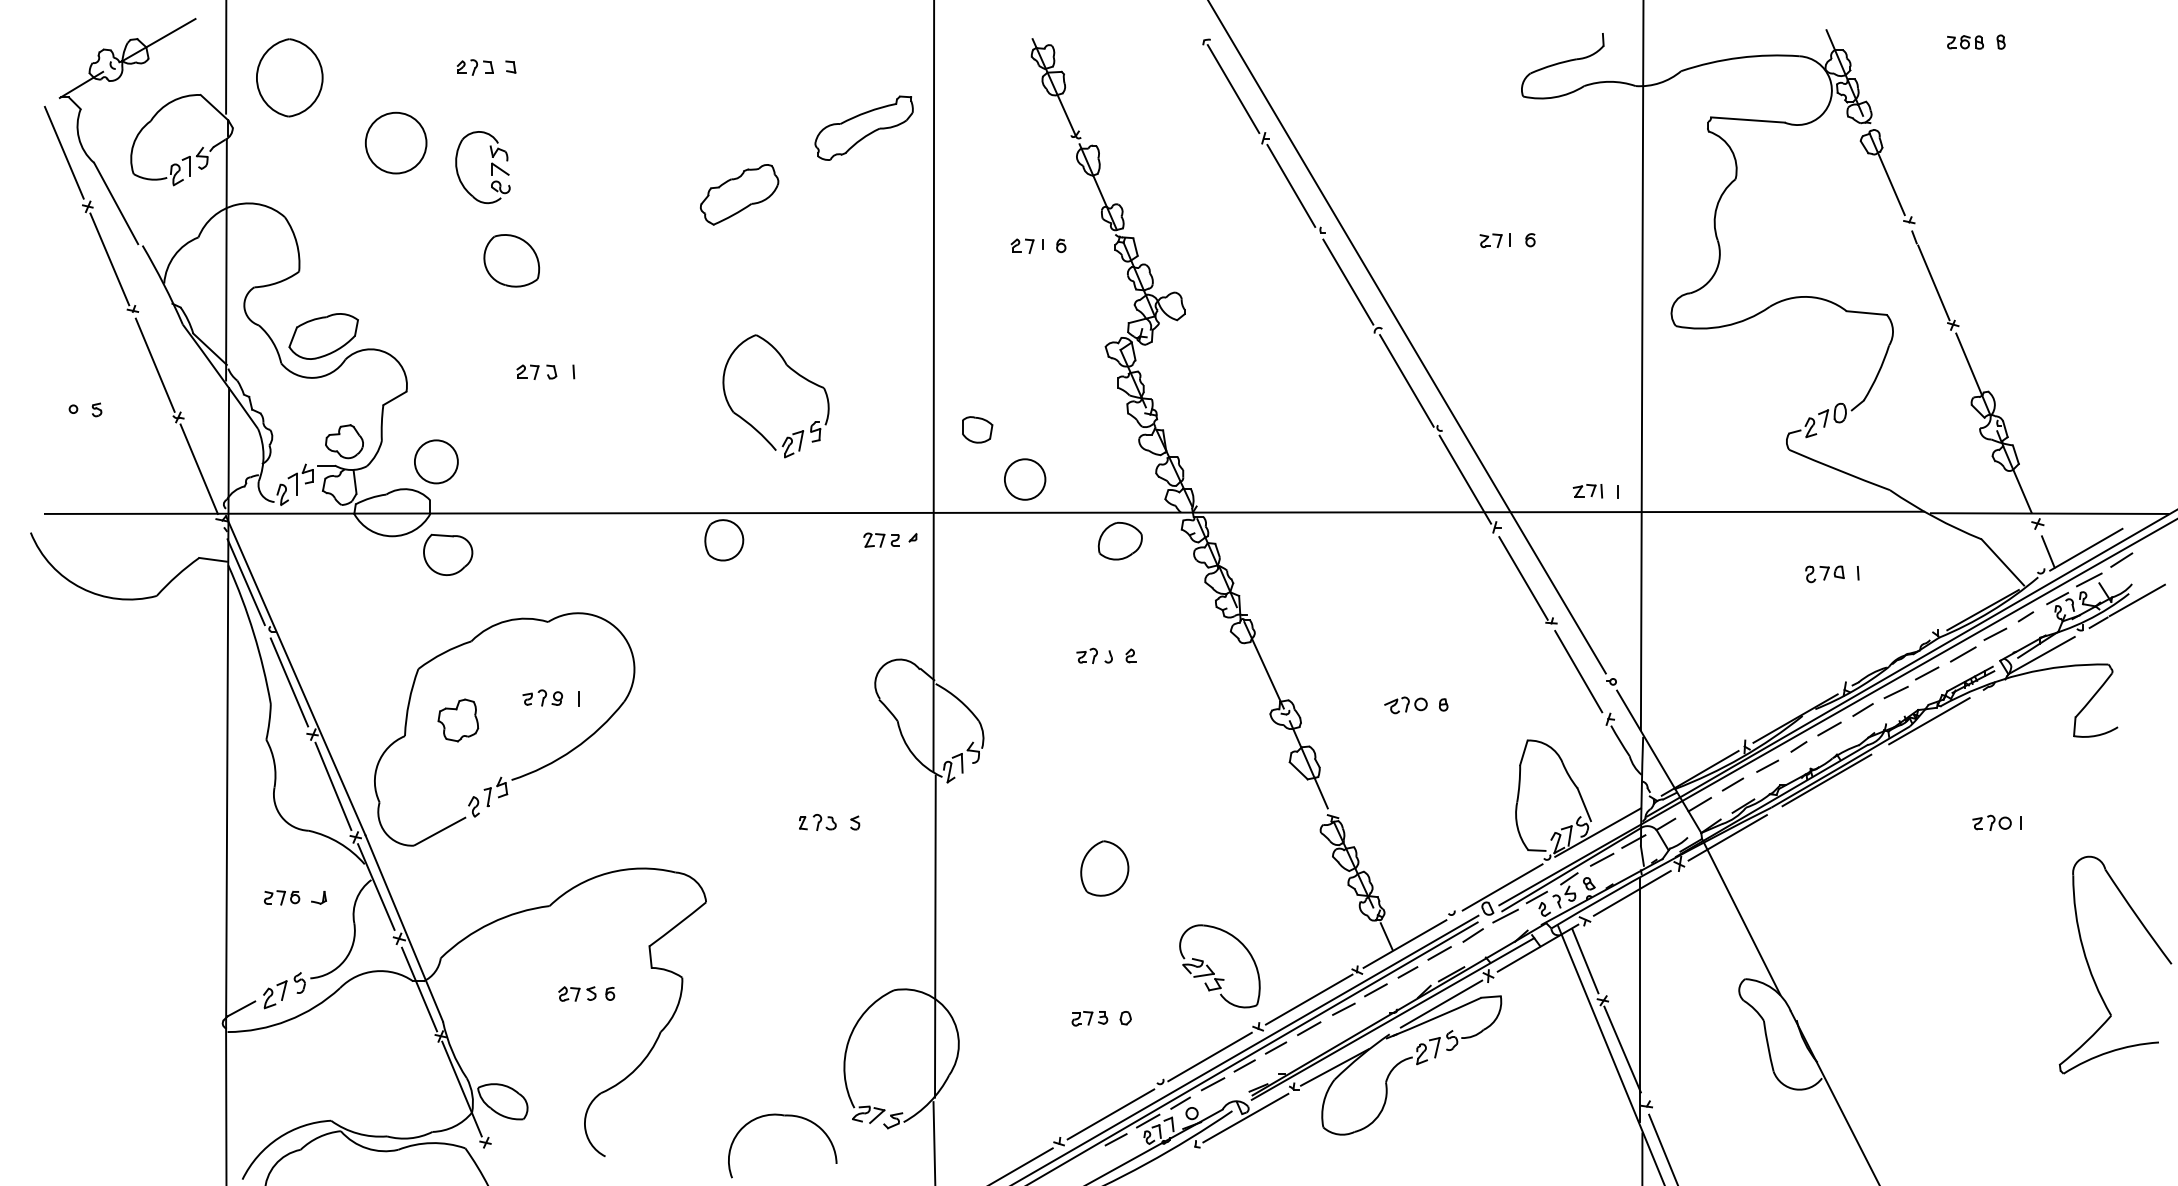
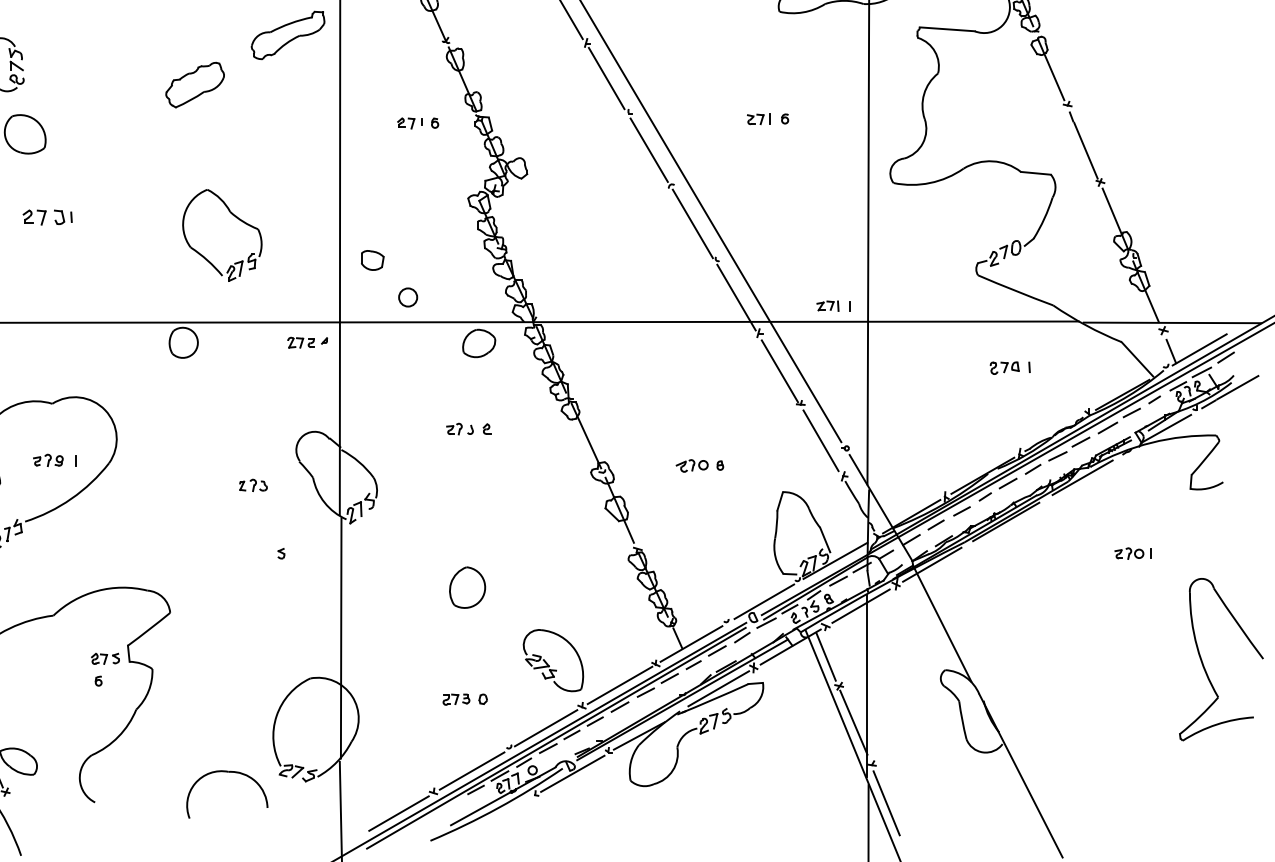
part: (536, 371) -> (43, 216), size x1.4
circle: (1024, 479) -> (407, 297), size x0.6
part: (817, 822) -> (253, 485), moved
part: (577, 993) -> (105, 658), moved

